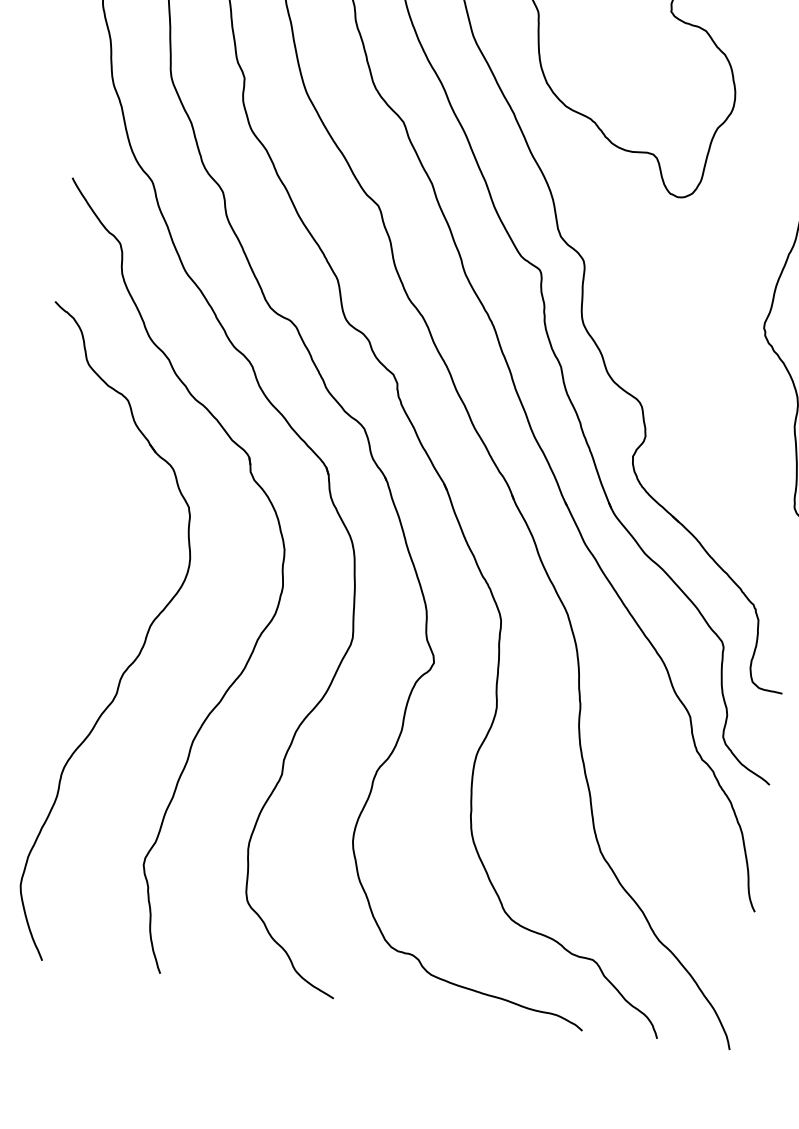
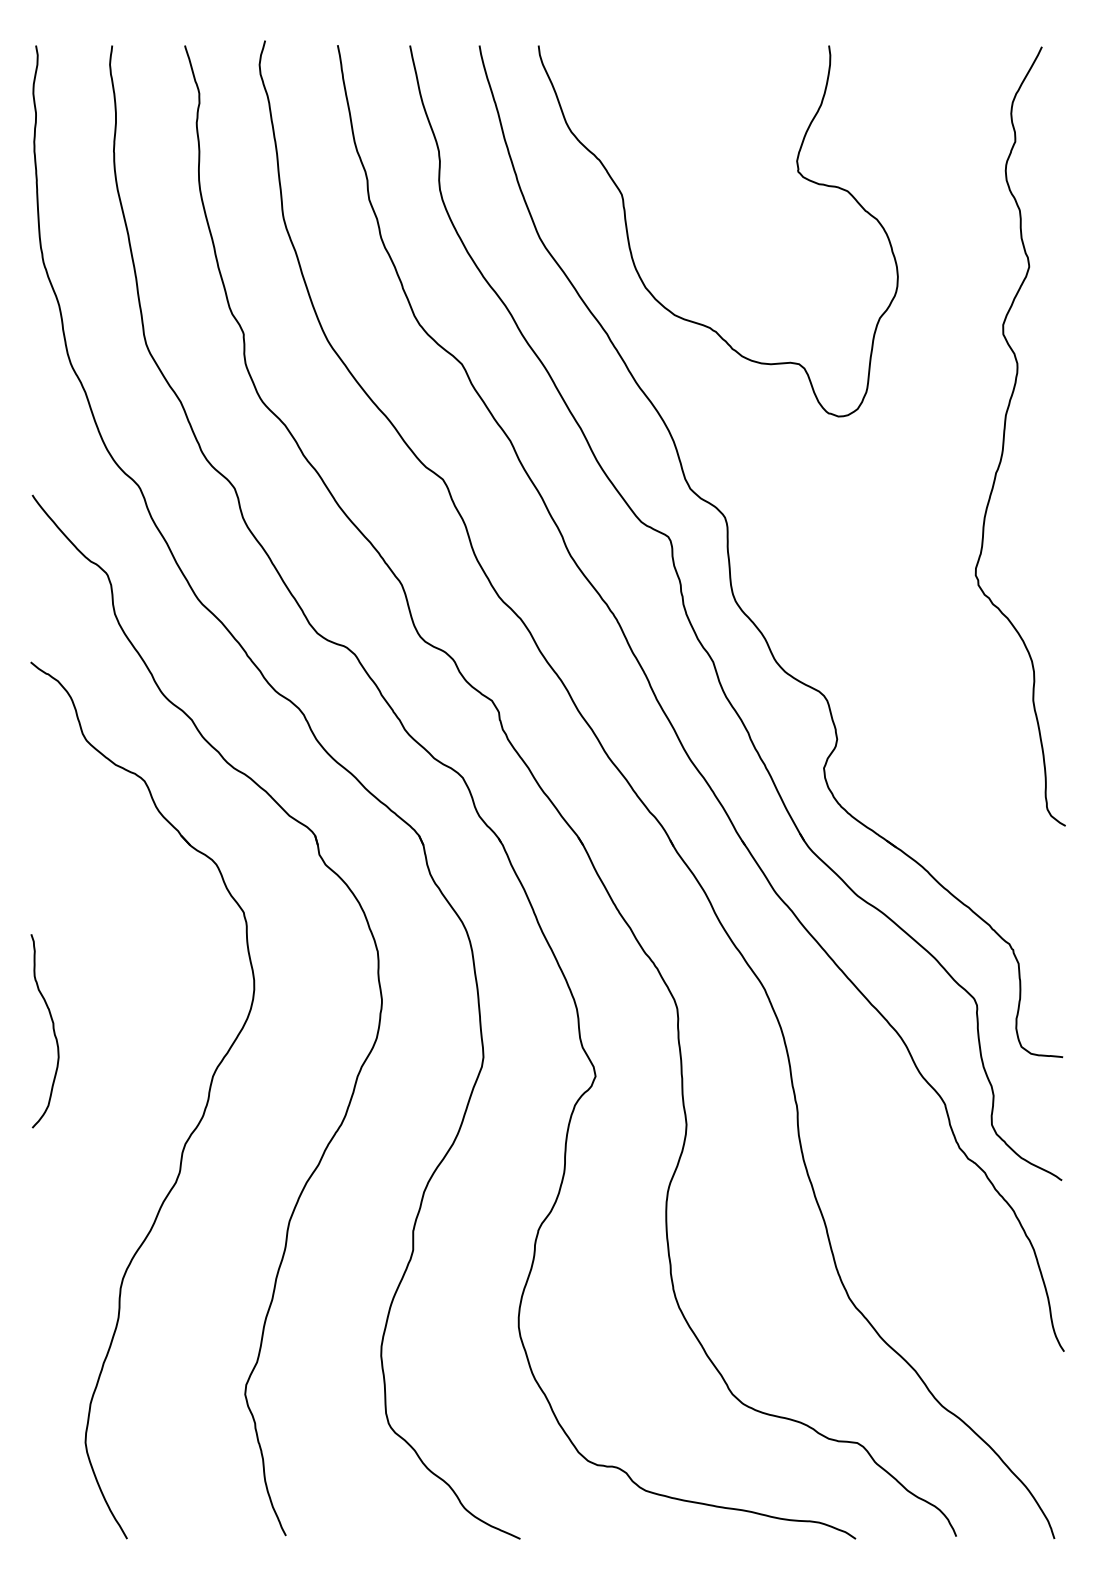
curve: (35, 575) -> (52, 1029), added

